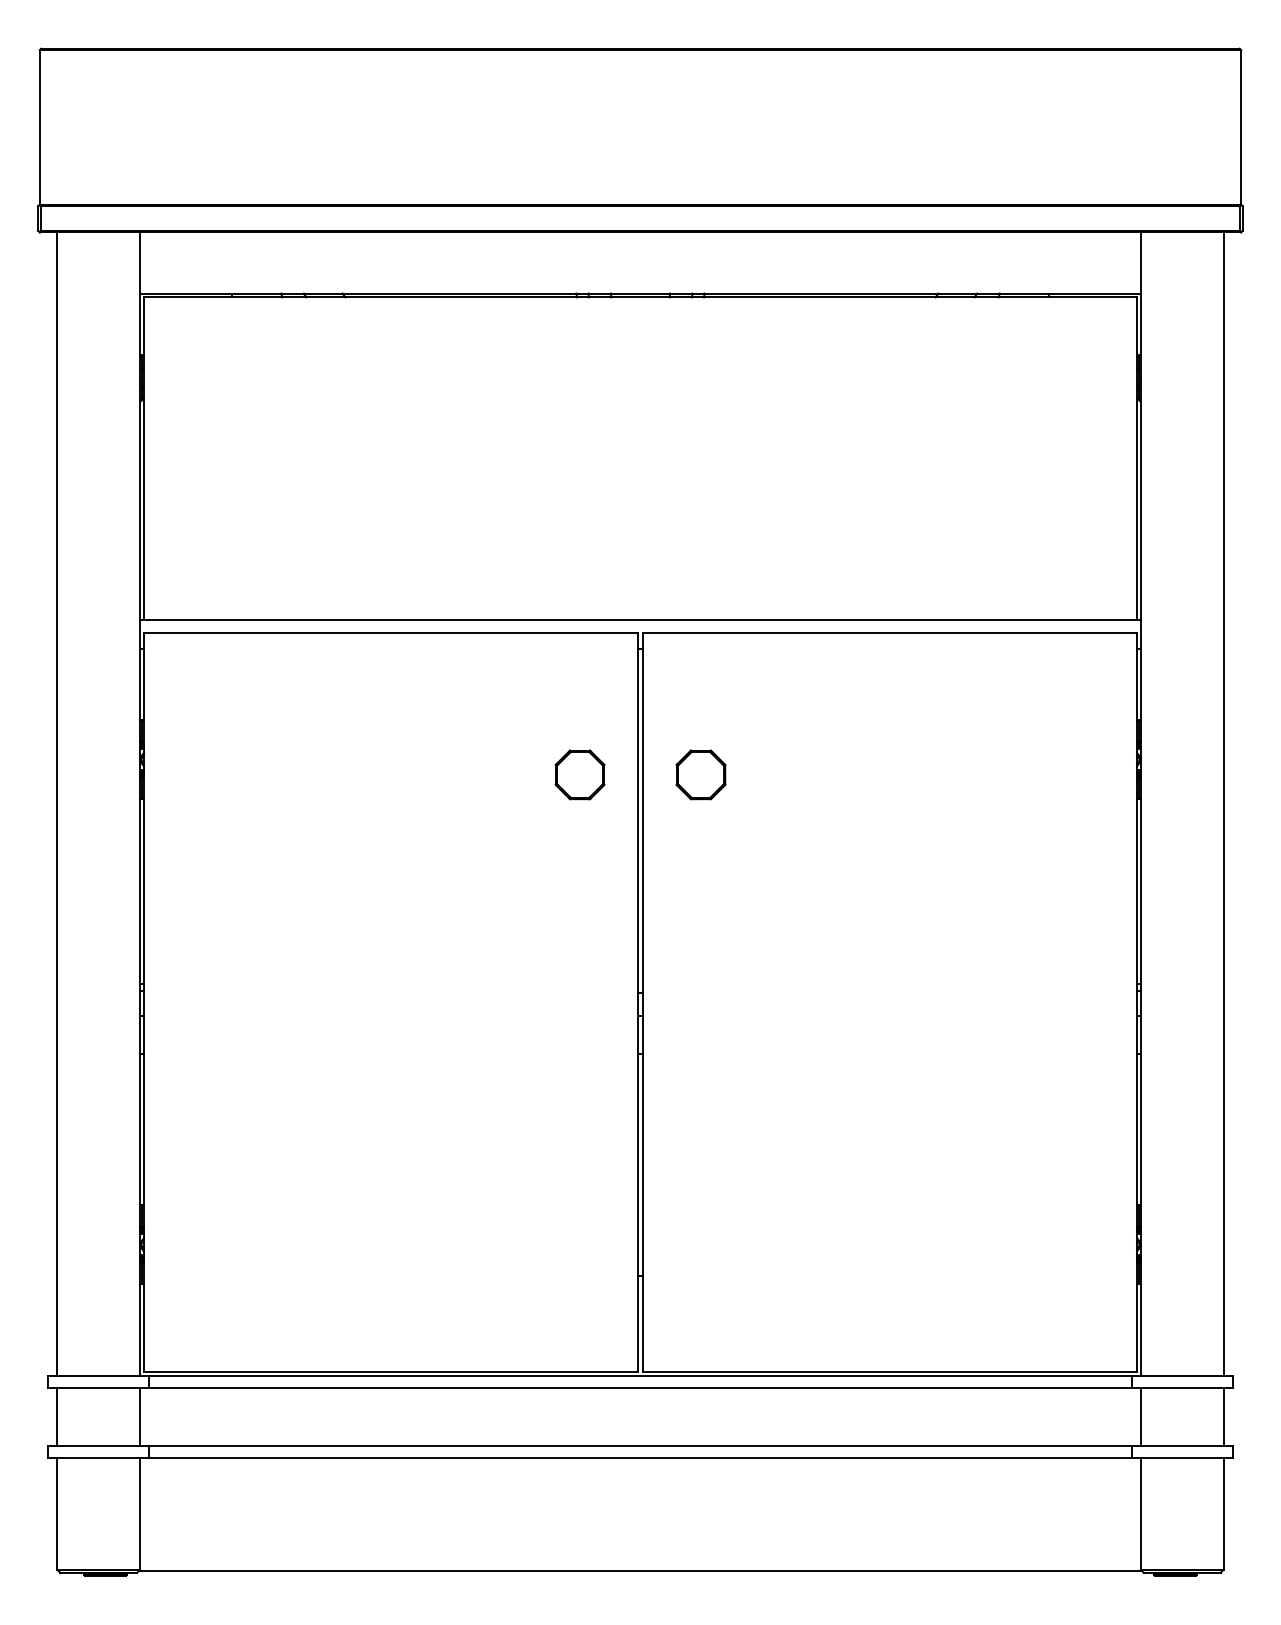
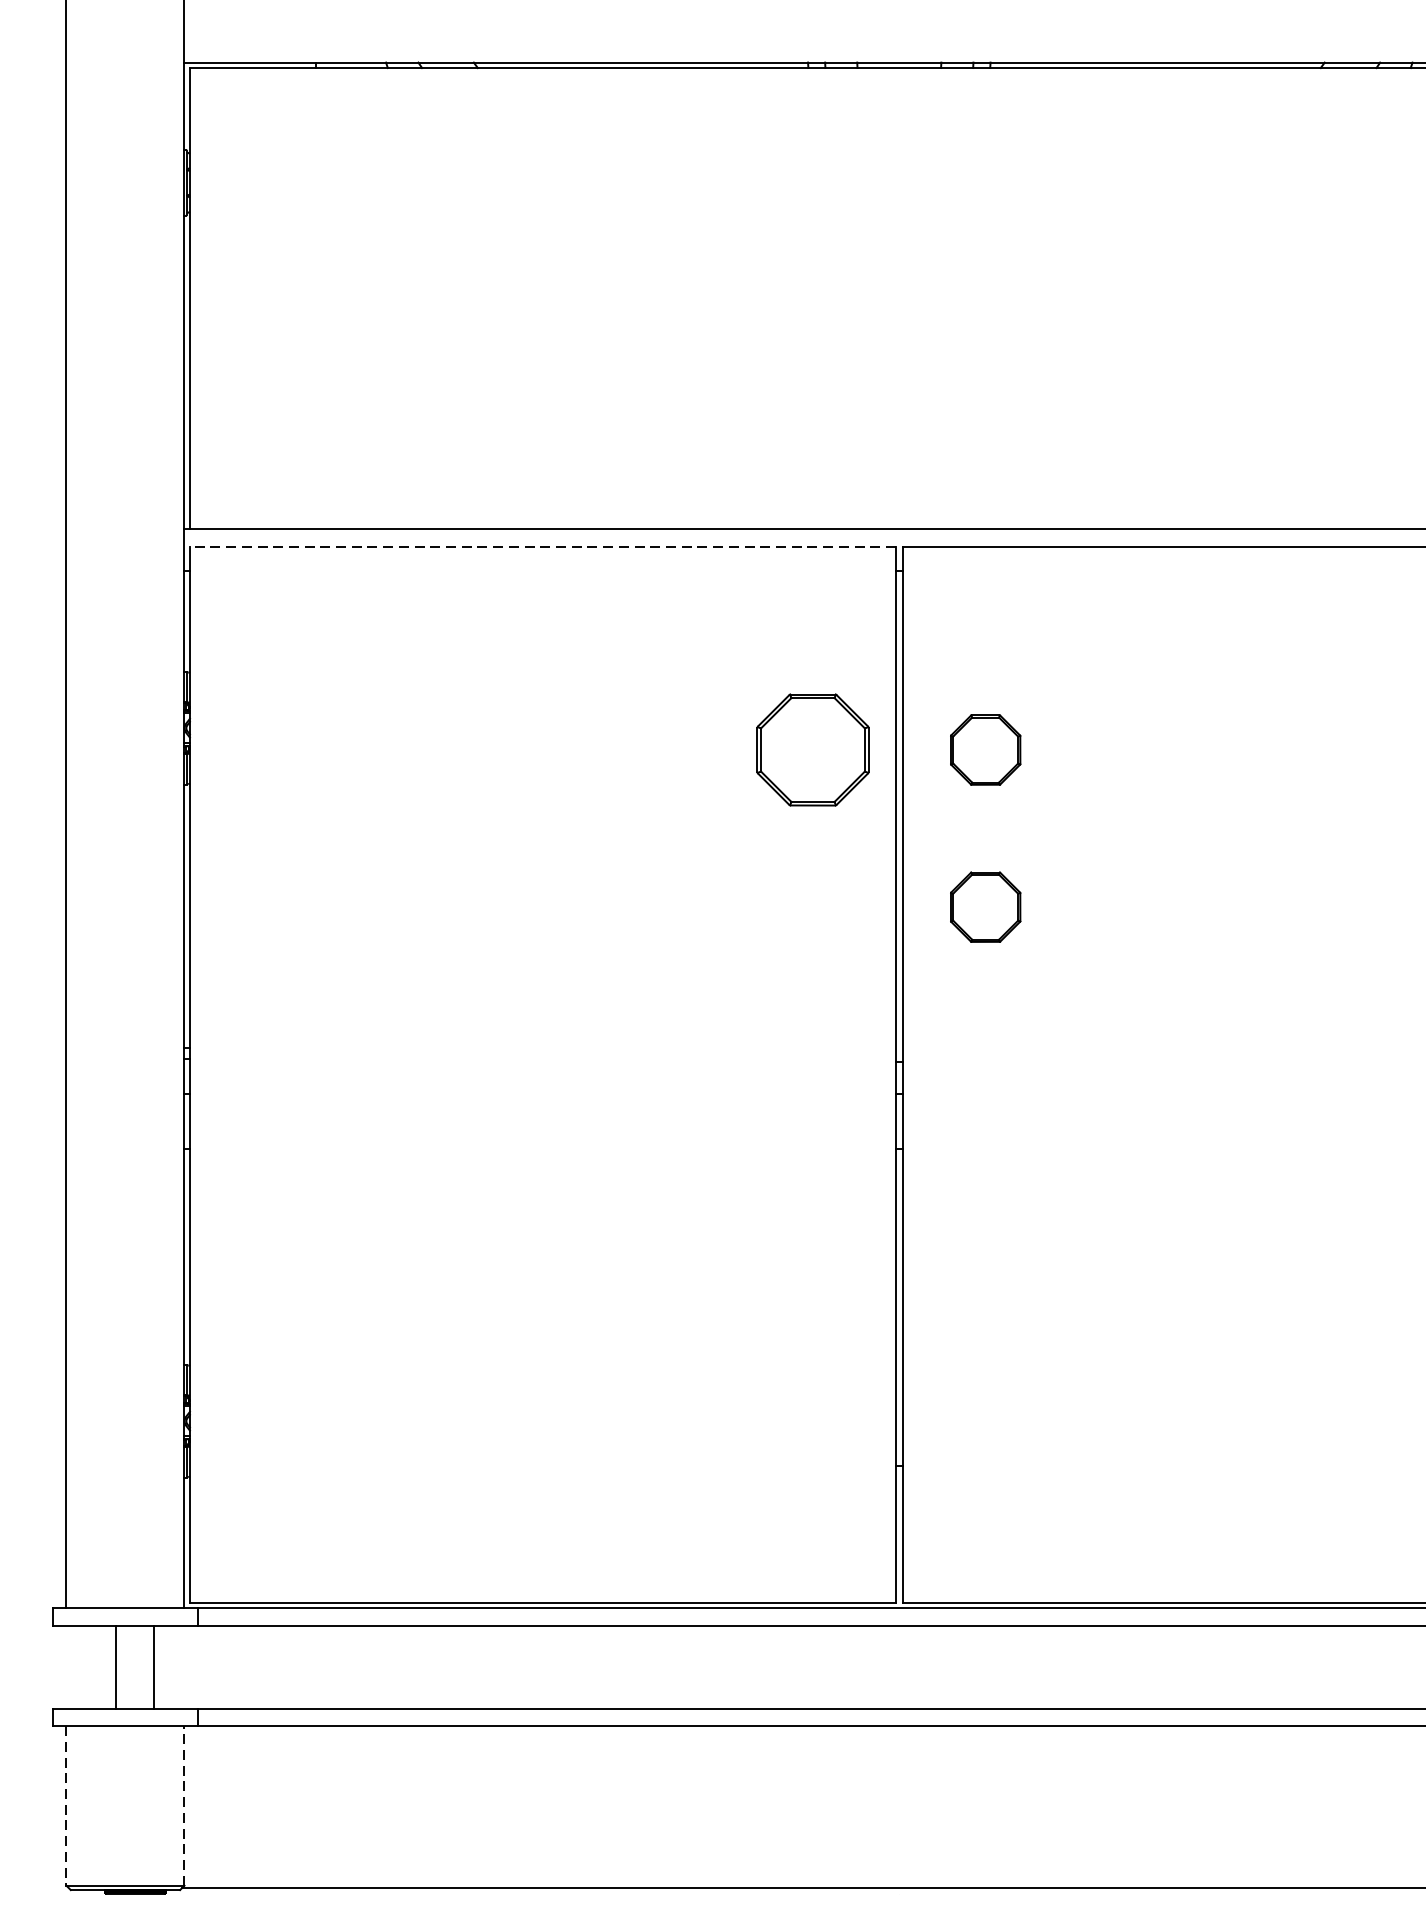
line: (390, 632) -> (542, 546), solid -> dashed
part: (579, 774) -> (812, 749), size x1.6
part: (700, 884) -> (984, 906), added
line: (57, 1416) -> (153, 1666), moved
line: (140, 1416) -> (116, 1666), moved
line: (57, 1514) -> (66, 1806), solid -> dashed
line: (140, 1514) -> (185, 1806), solid -> dashed

